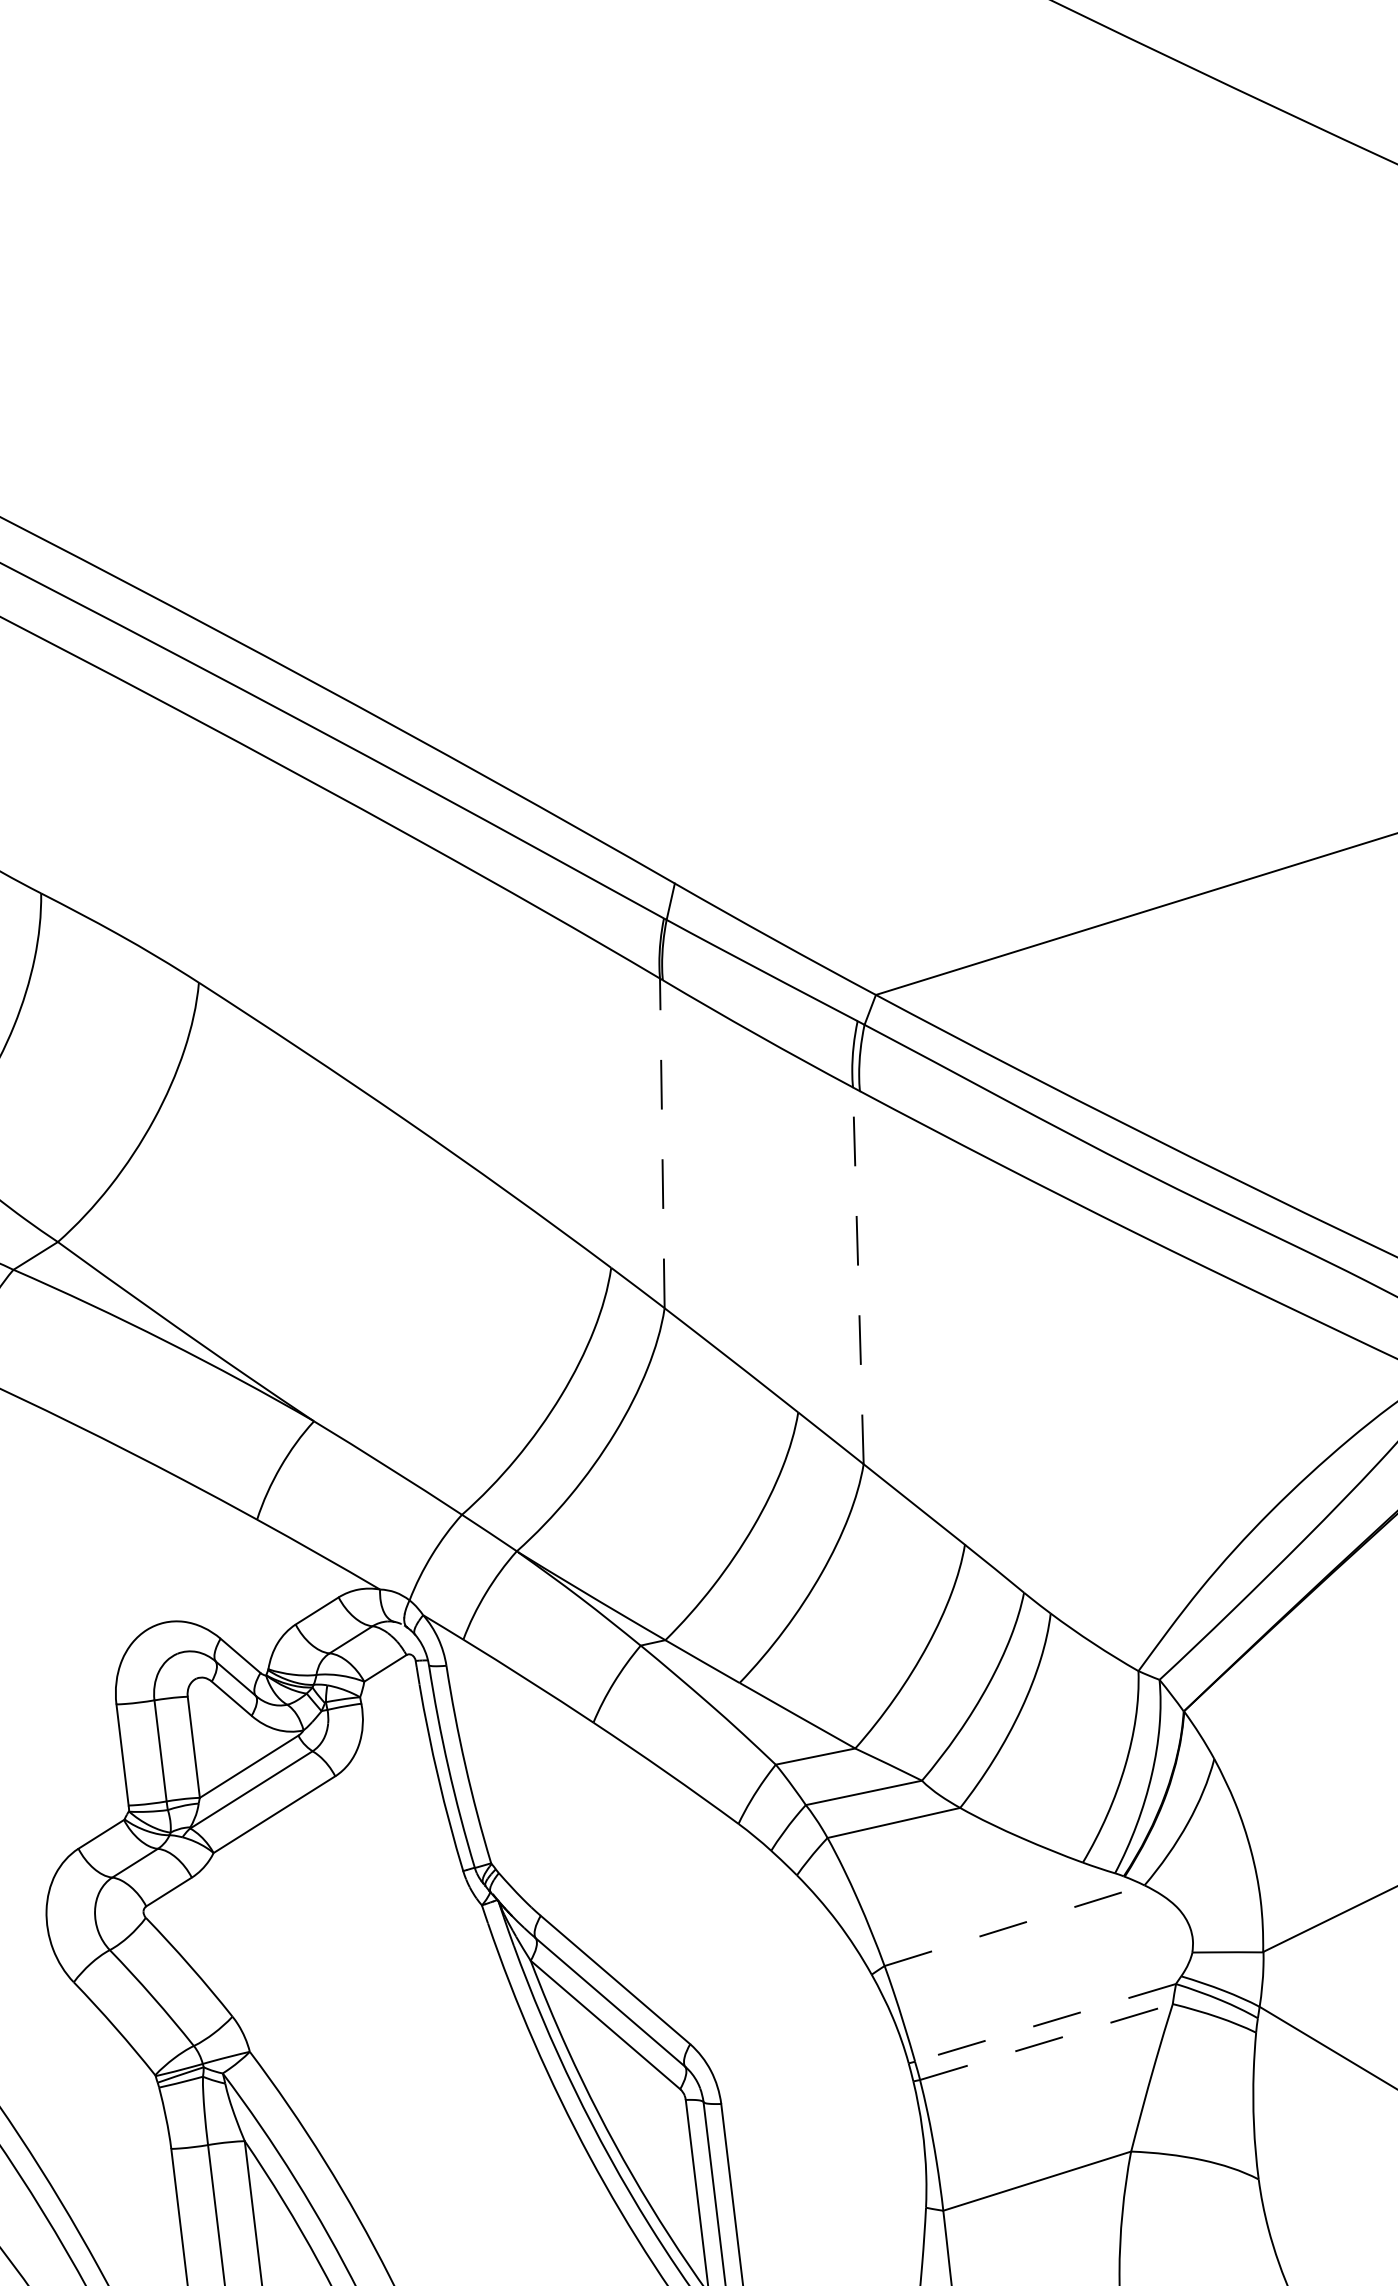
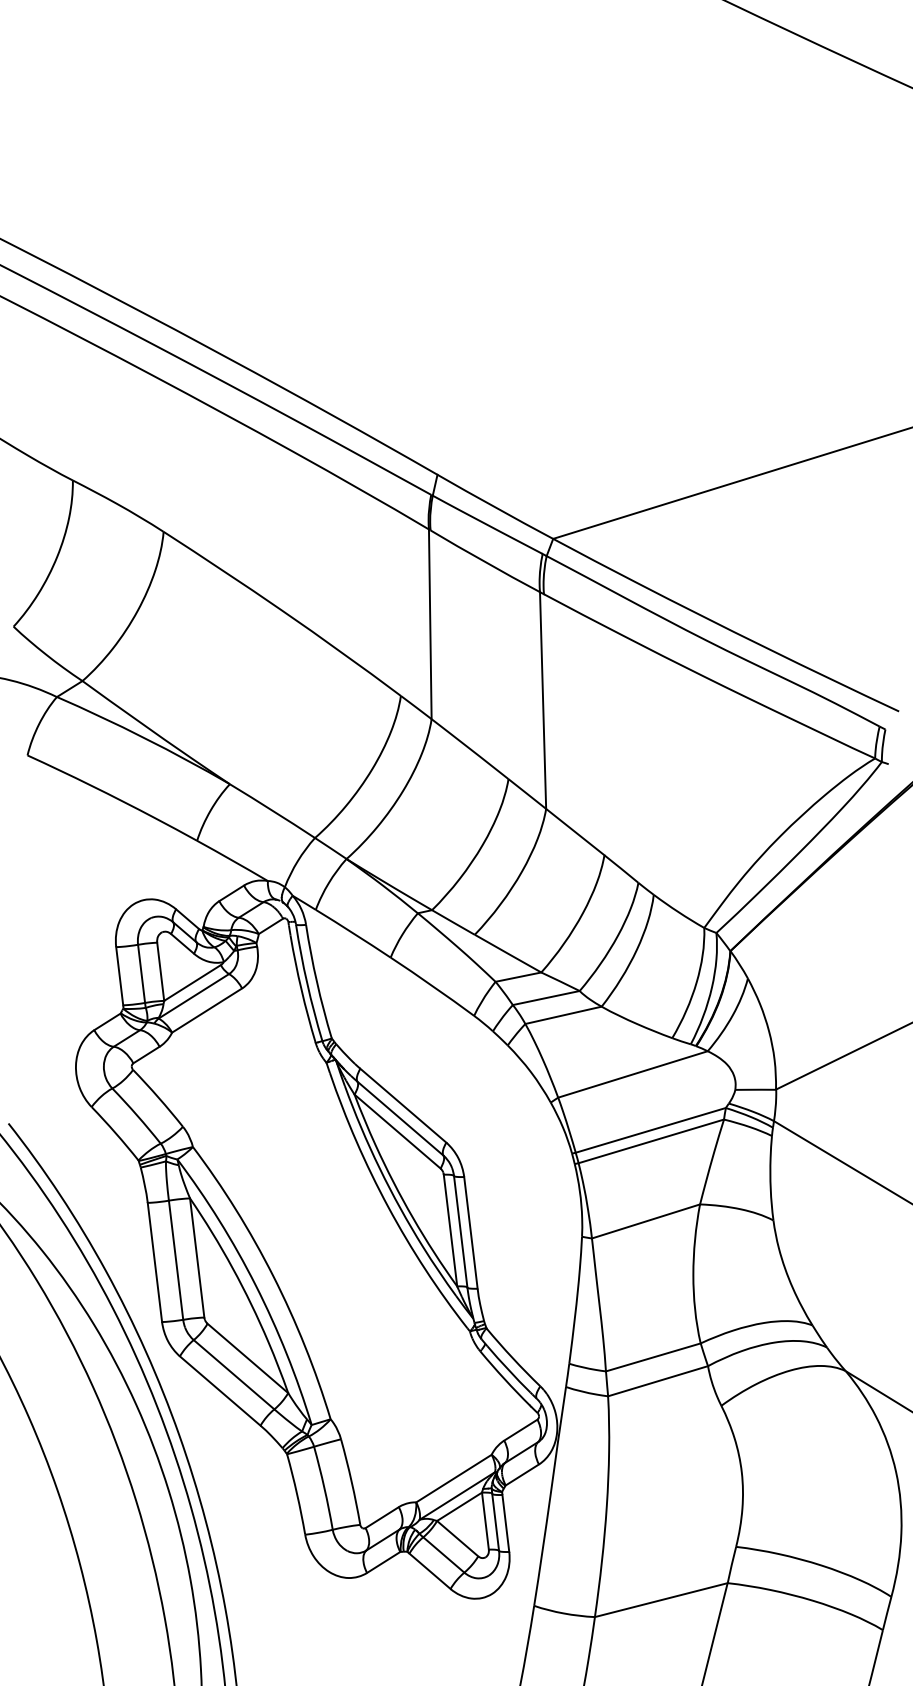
line: (662, 1143) -> (430, 624), dashed -> solid
line: (859, 1275) -> (543, 700), dashed -> solid
line: (1015, 1925) -> (633, 1074), dashed -> solid
line: (1045, 2023) -> (650, 1130), dashed -> solid
line: (1046, 2042) -> (651, 1141), dashed -> solid

